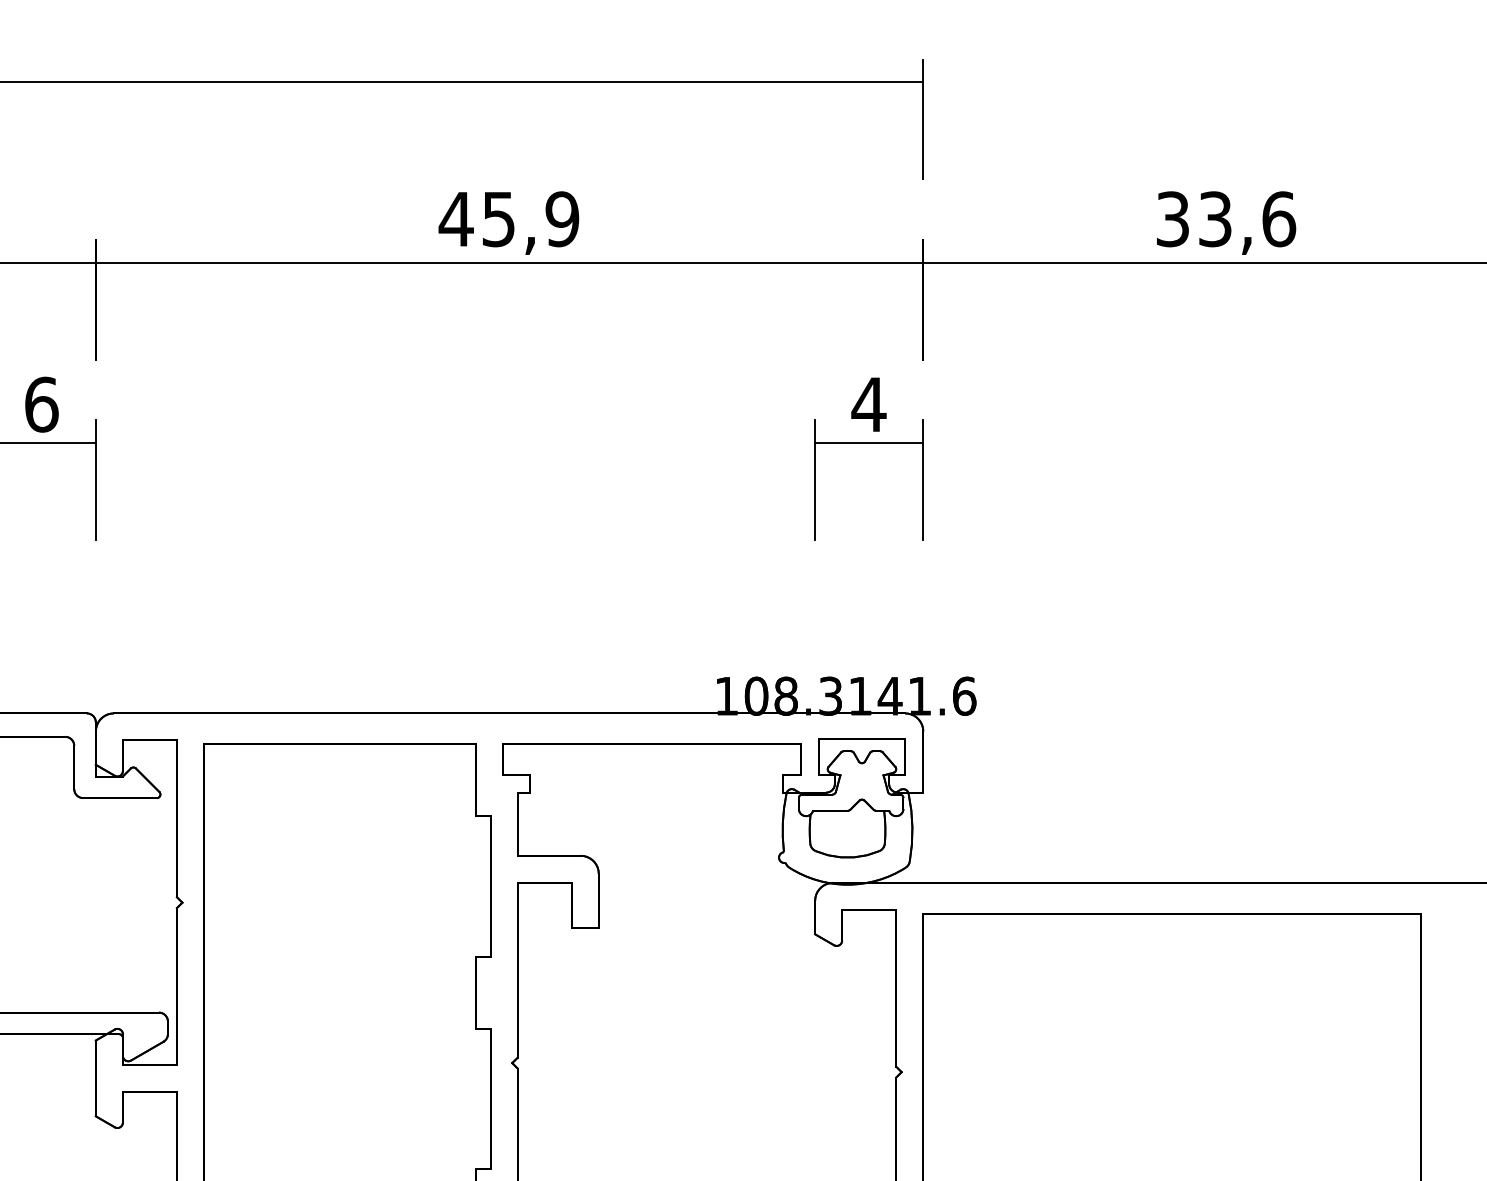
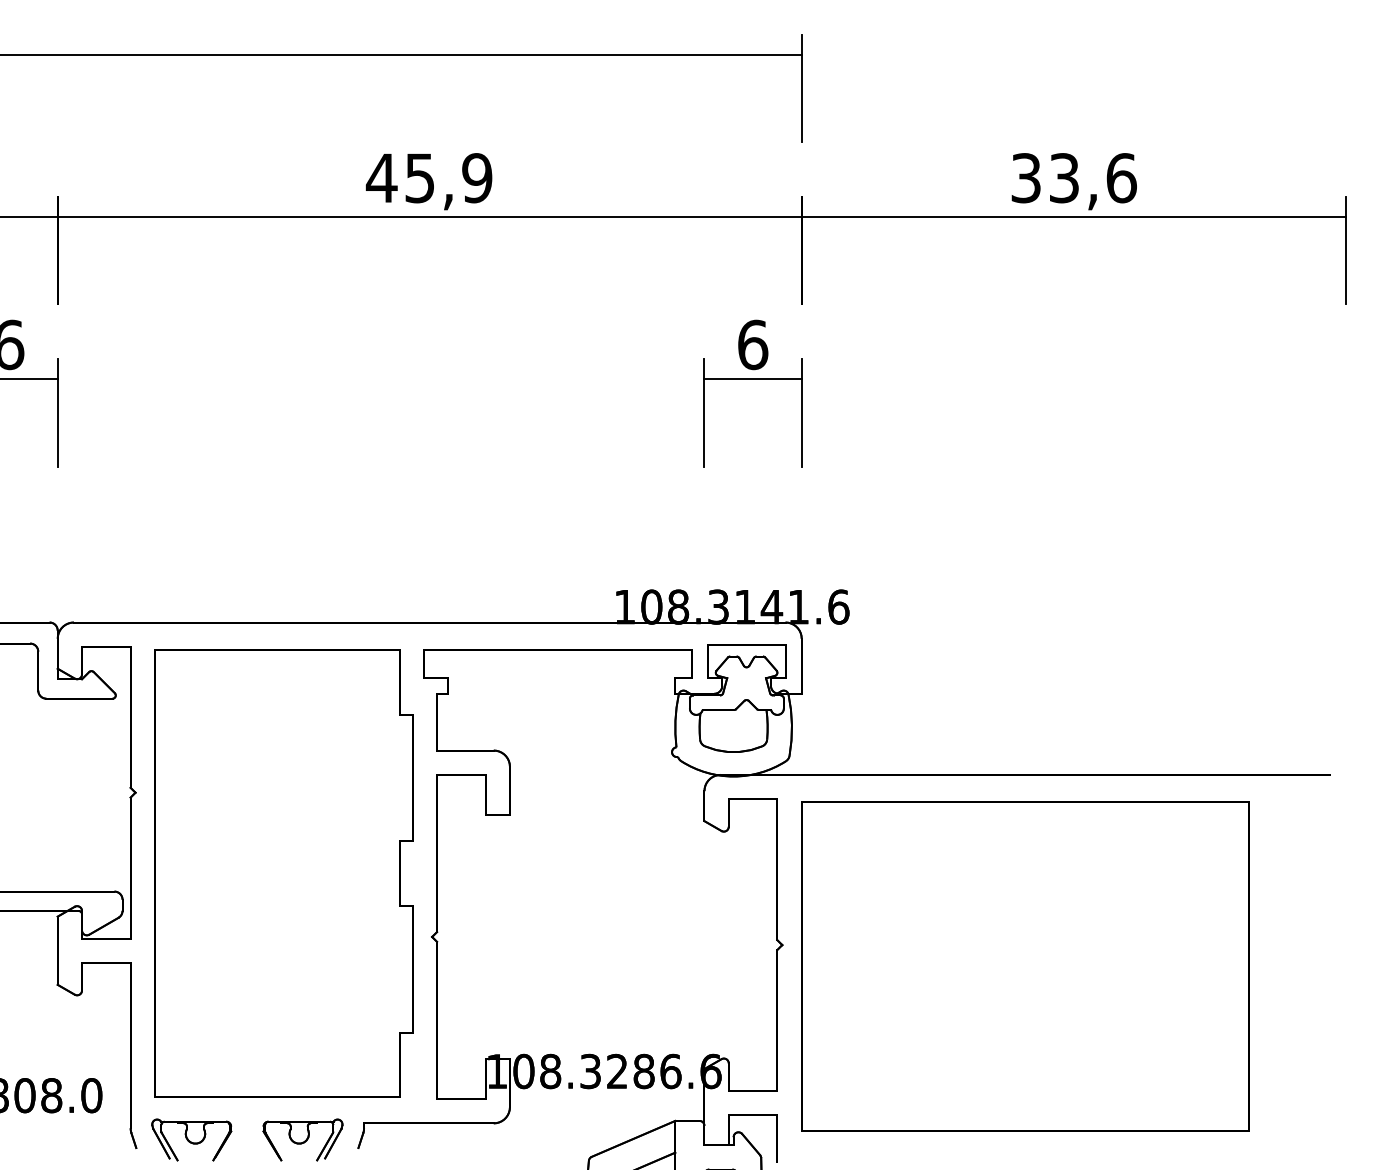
text: (868, 404) -> (752, 344), 4 -> 6

